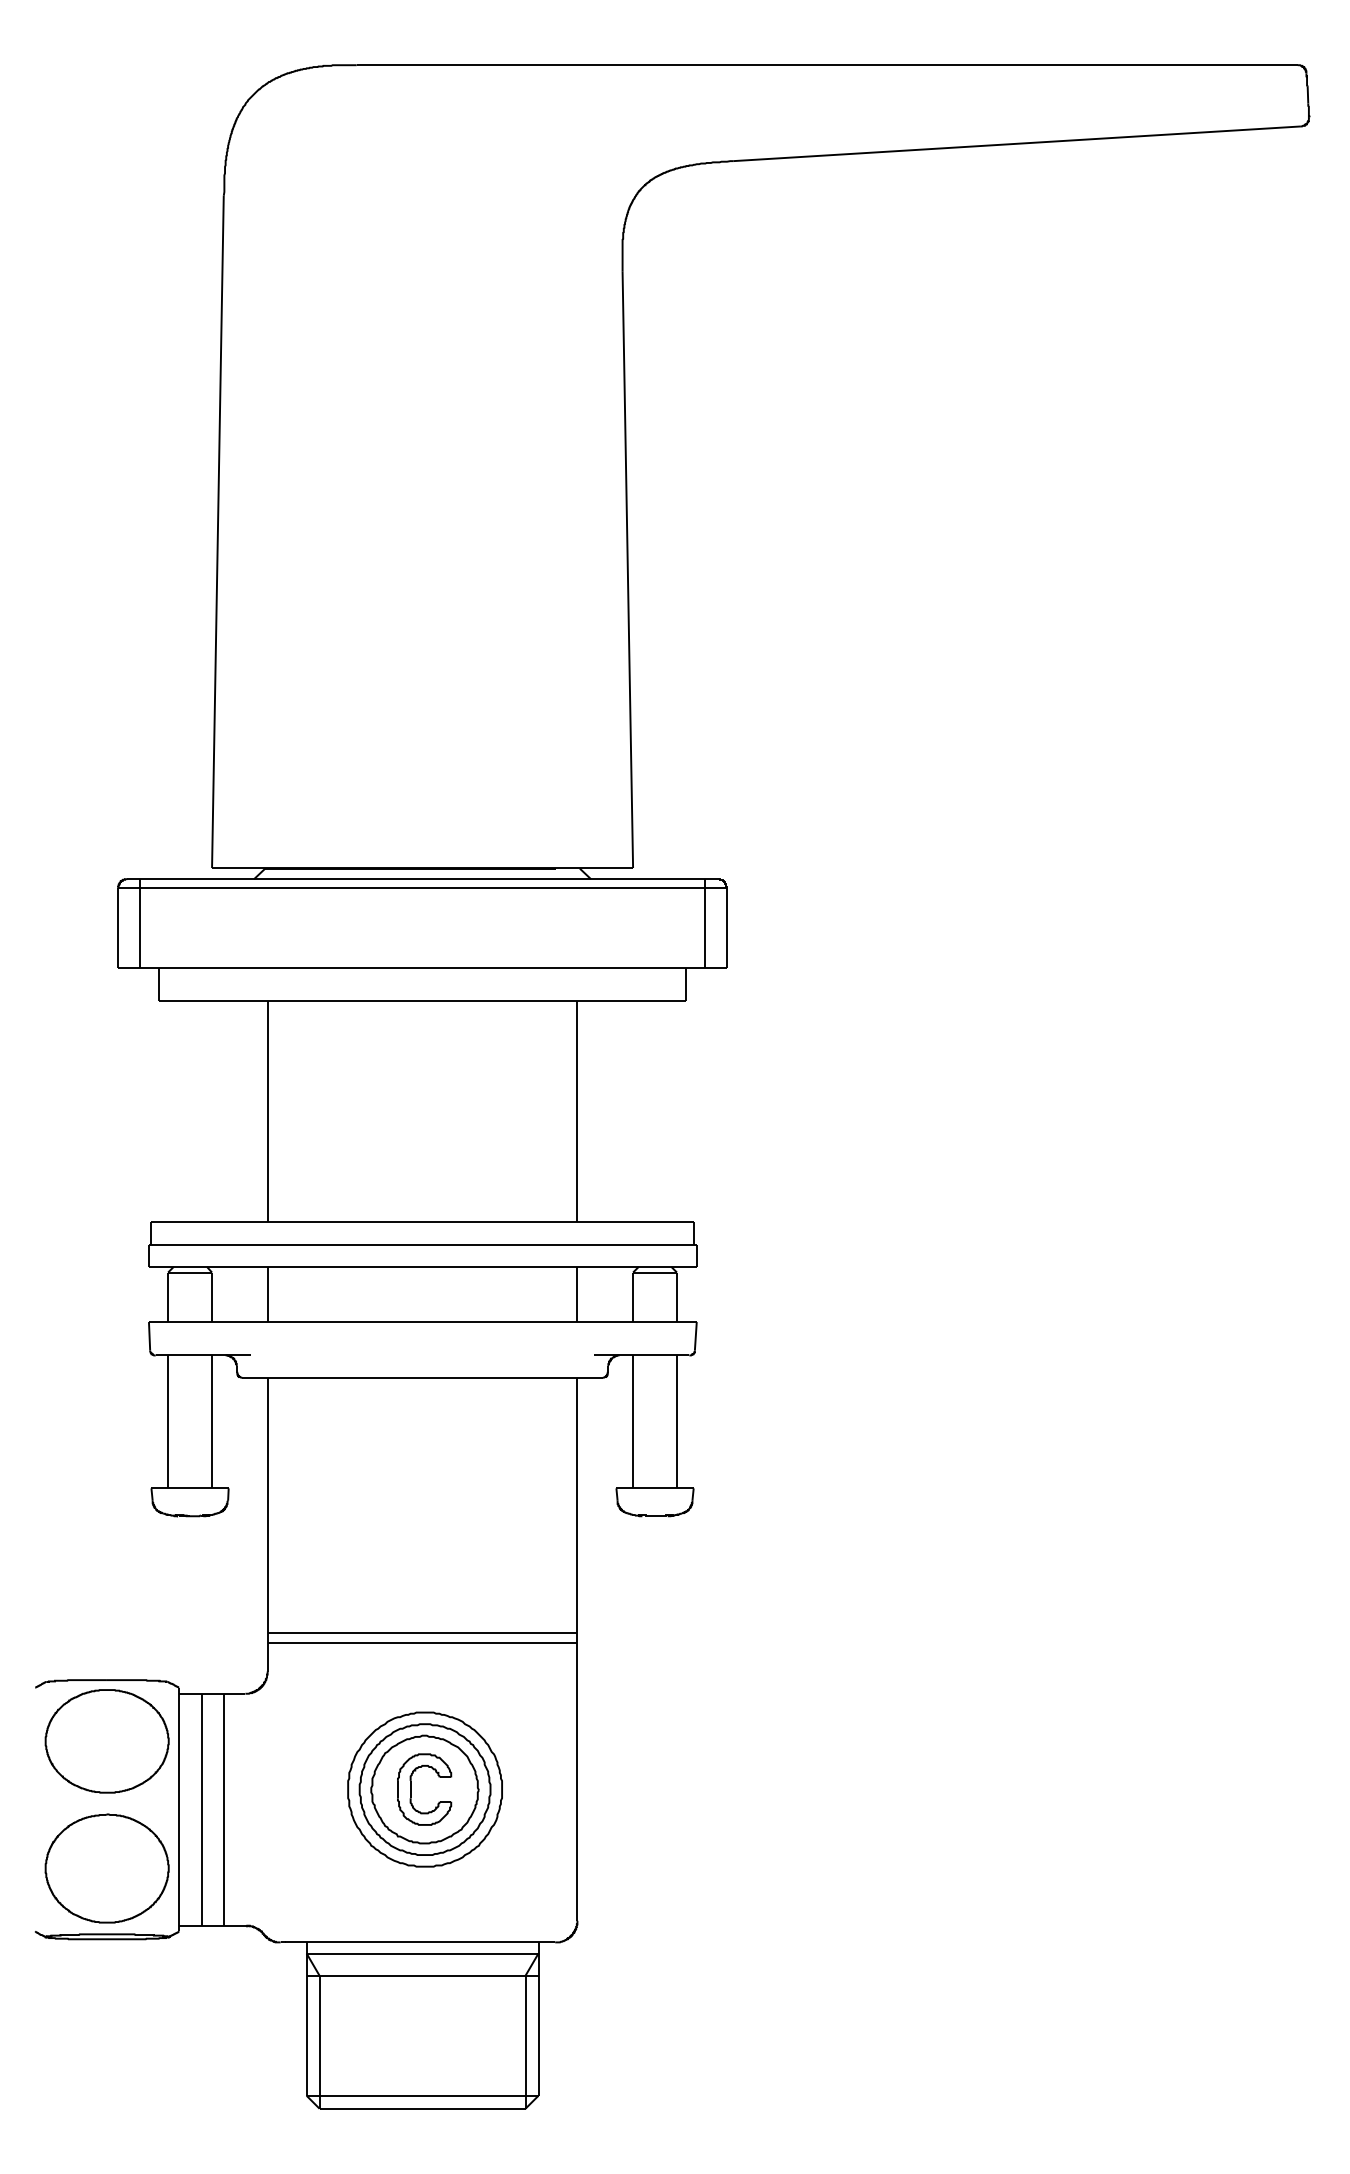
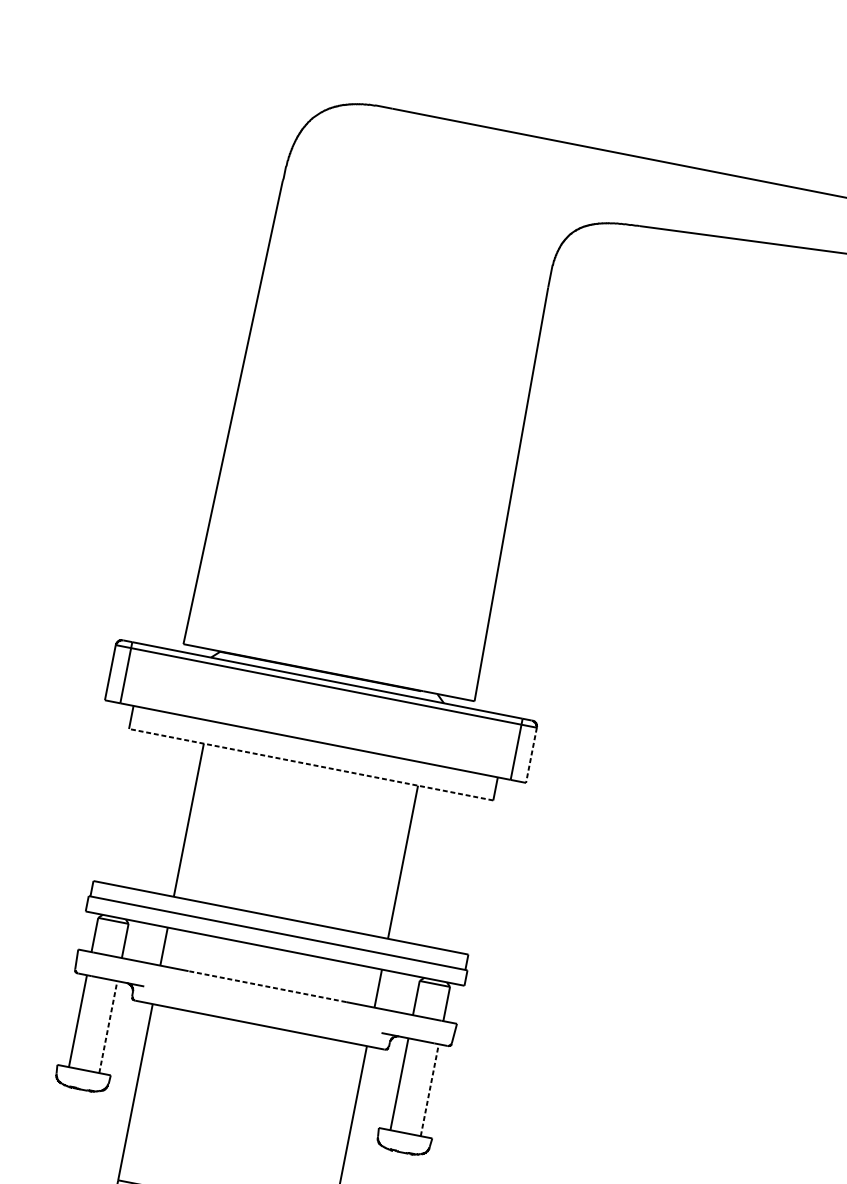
line: (727, 927) -> (531, 755), solid -> dashed
line: (422, 1001) -> (310, 765), solid -> dashed
line: (422, 1322) -> (267, 986), solid -> dashed
line: (212, 1421) -> (108, 1026), solid -> dashed
line: (676, 1421) -> (429, 1089), solid -> dashed

